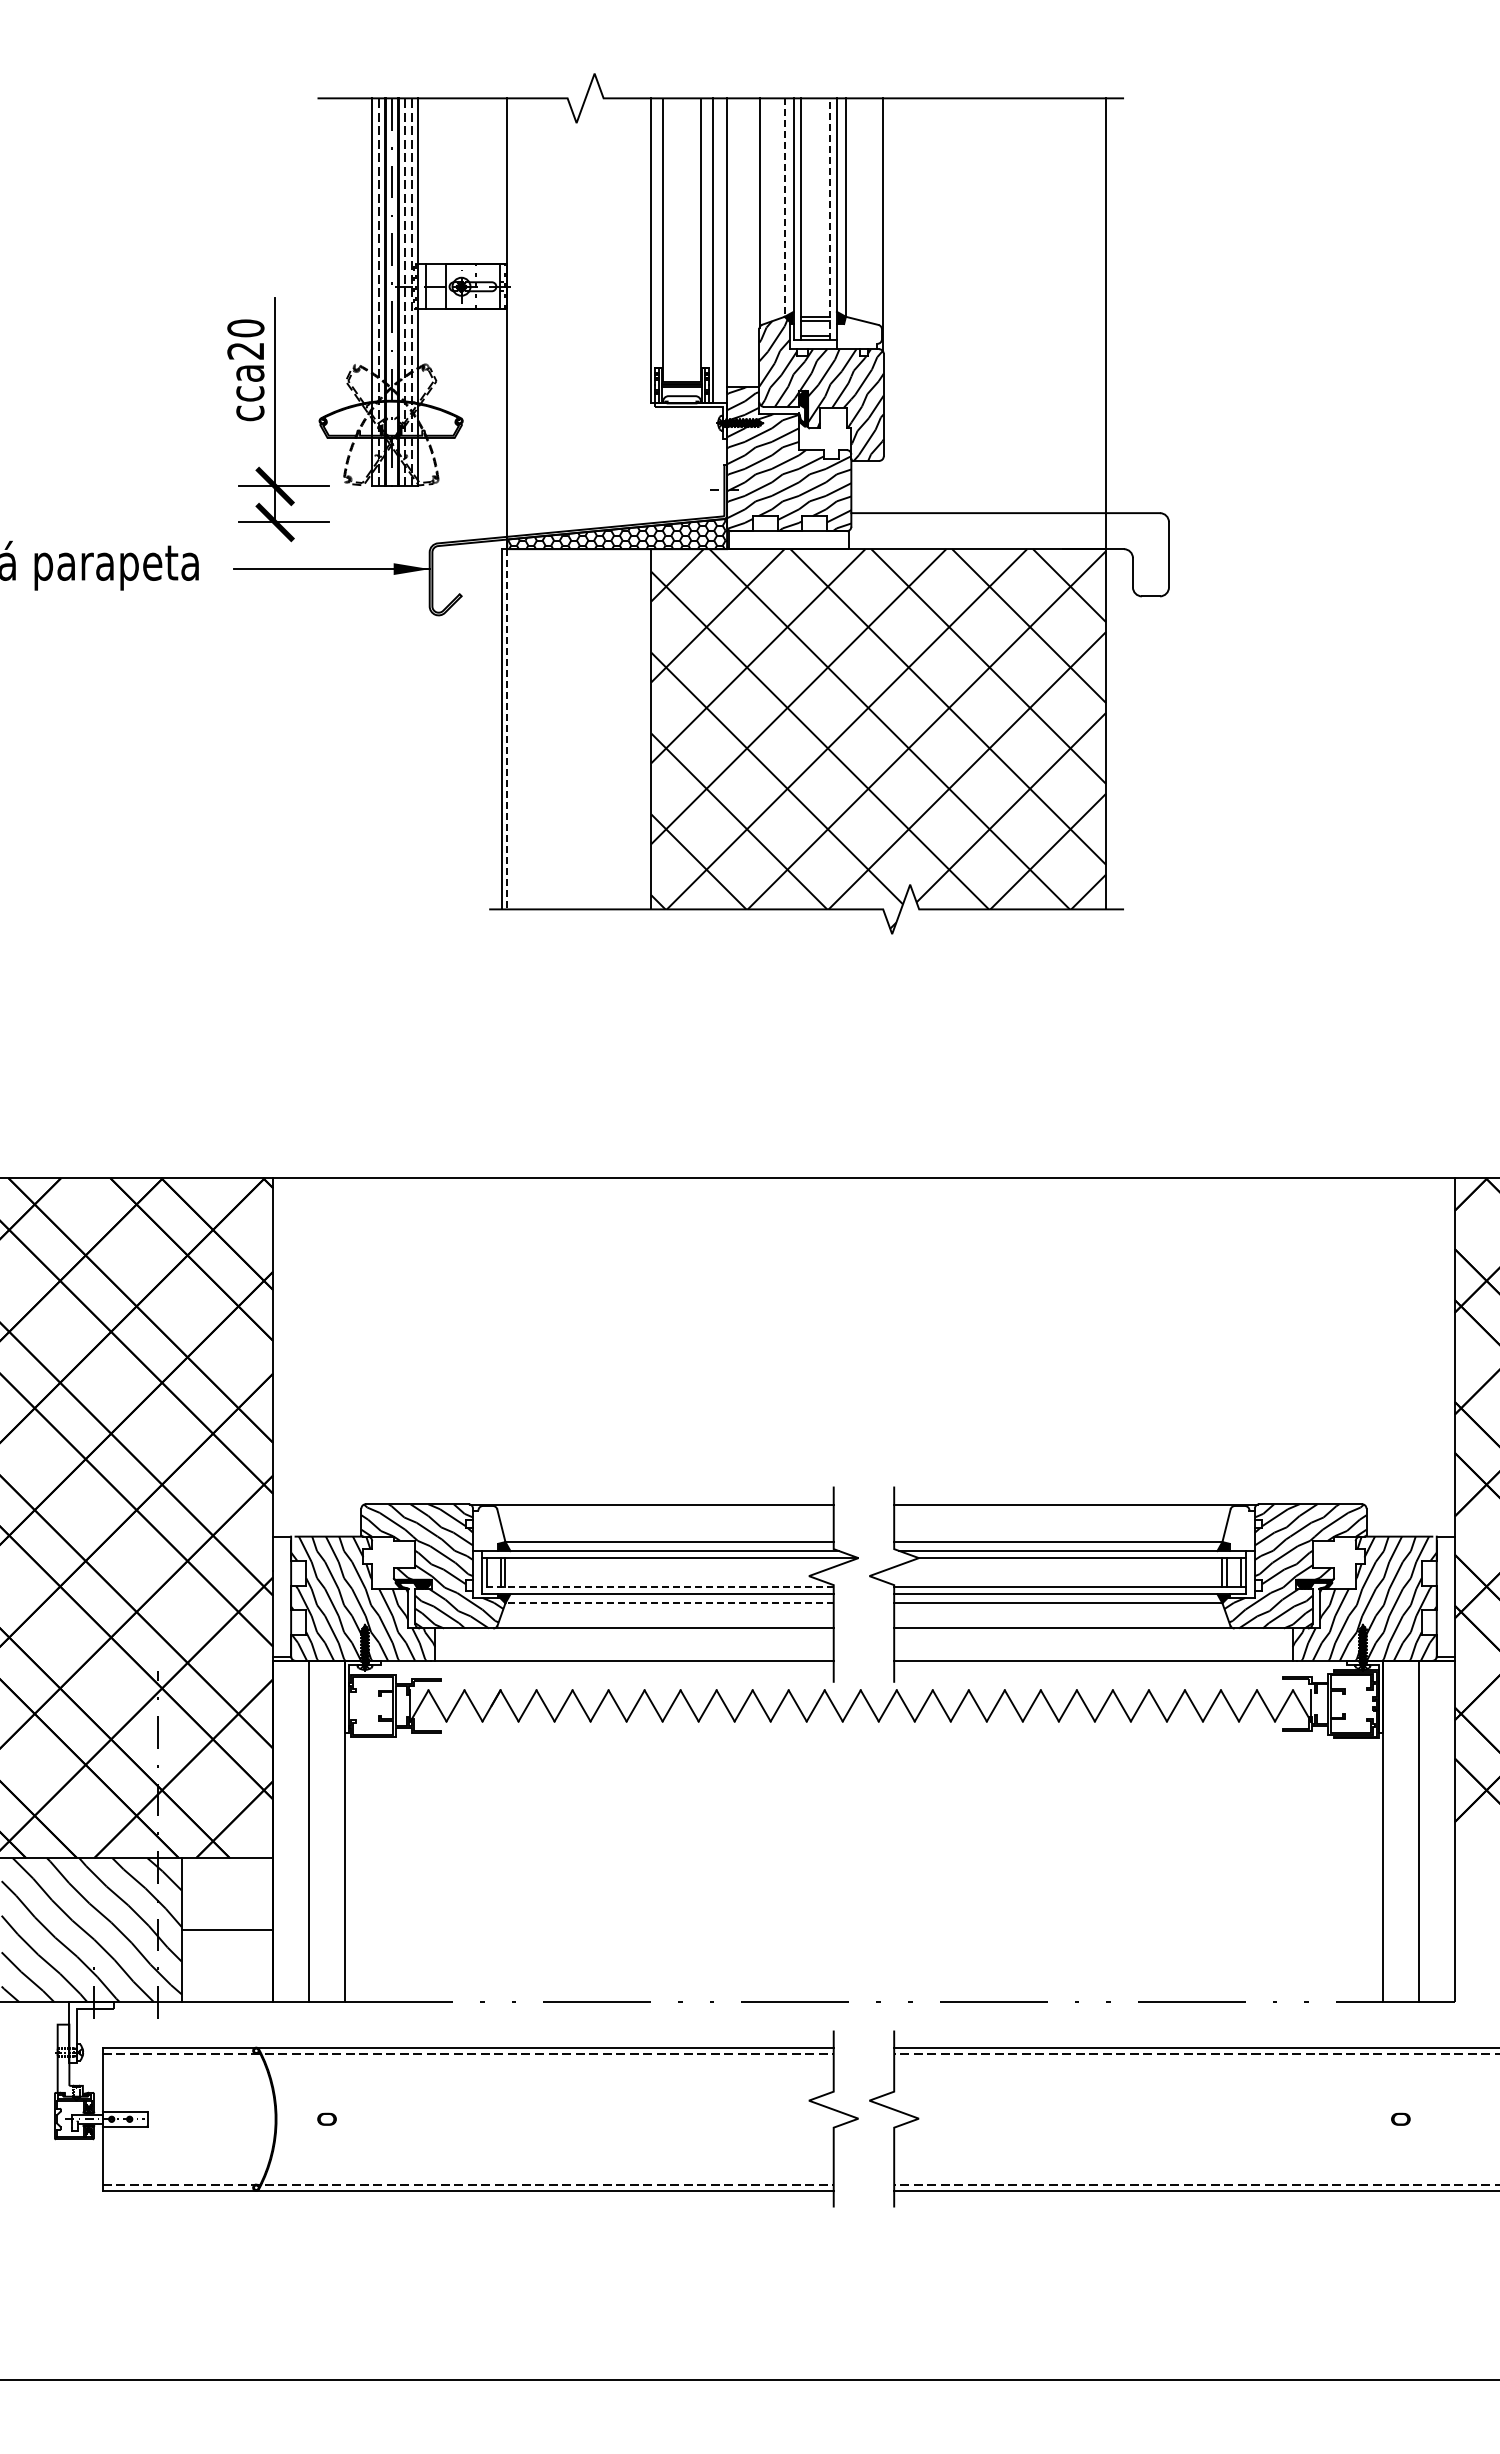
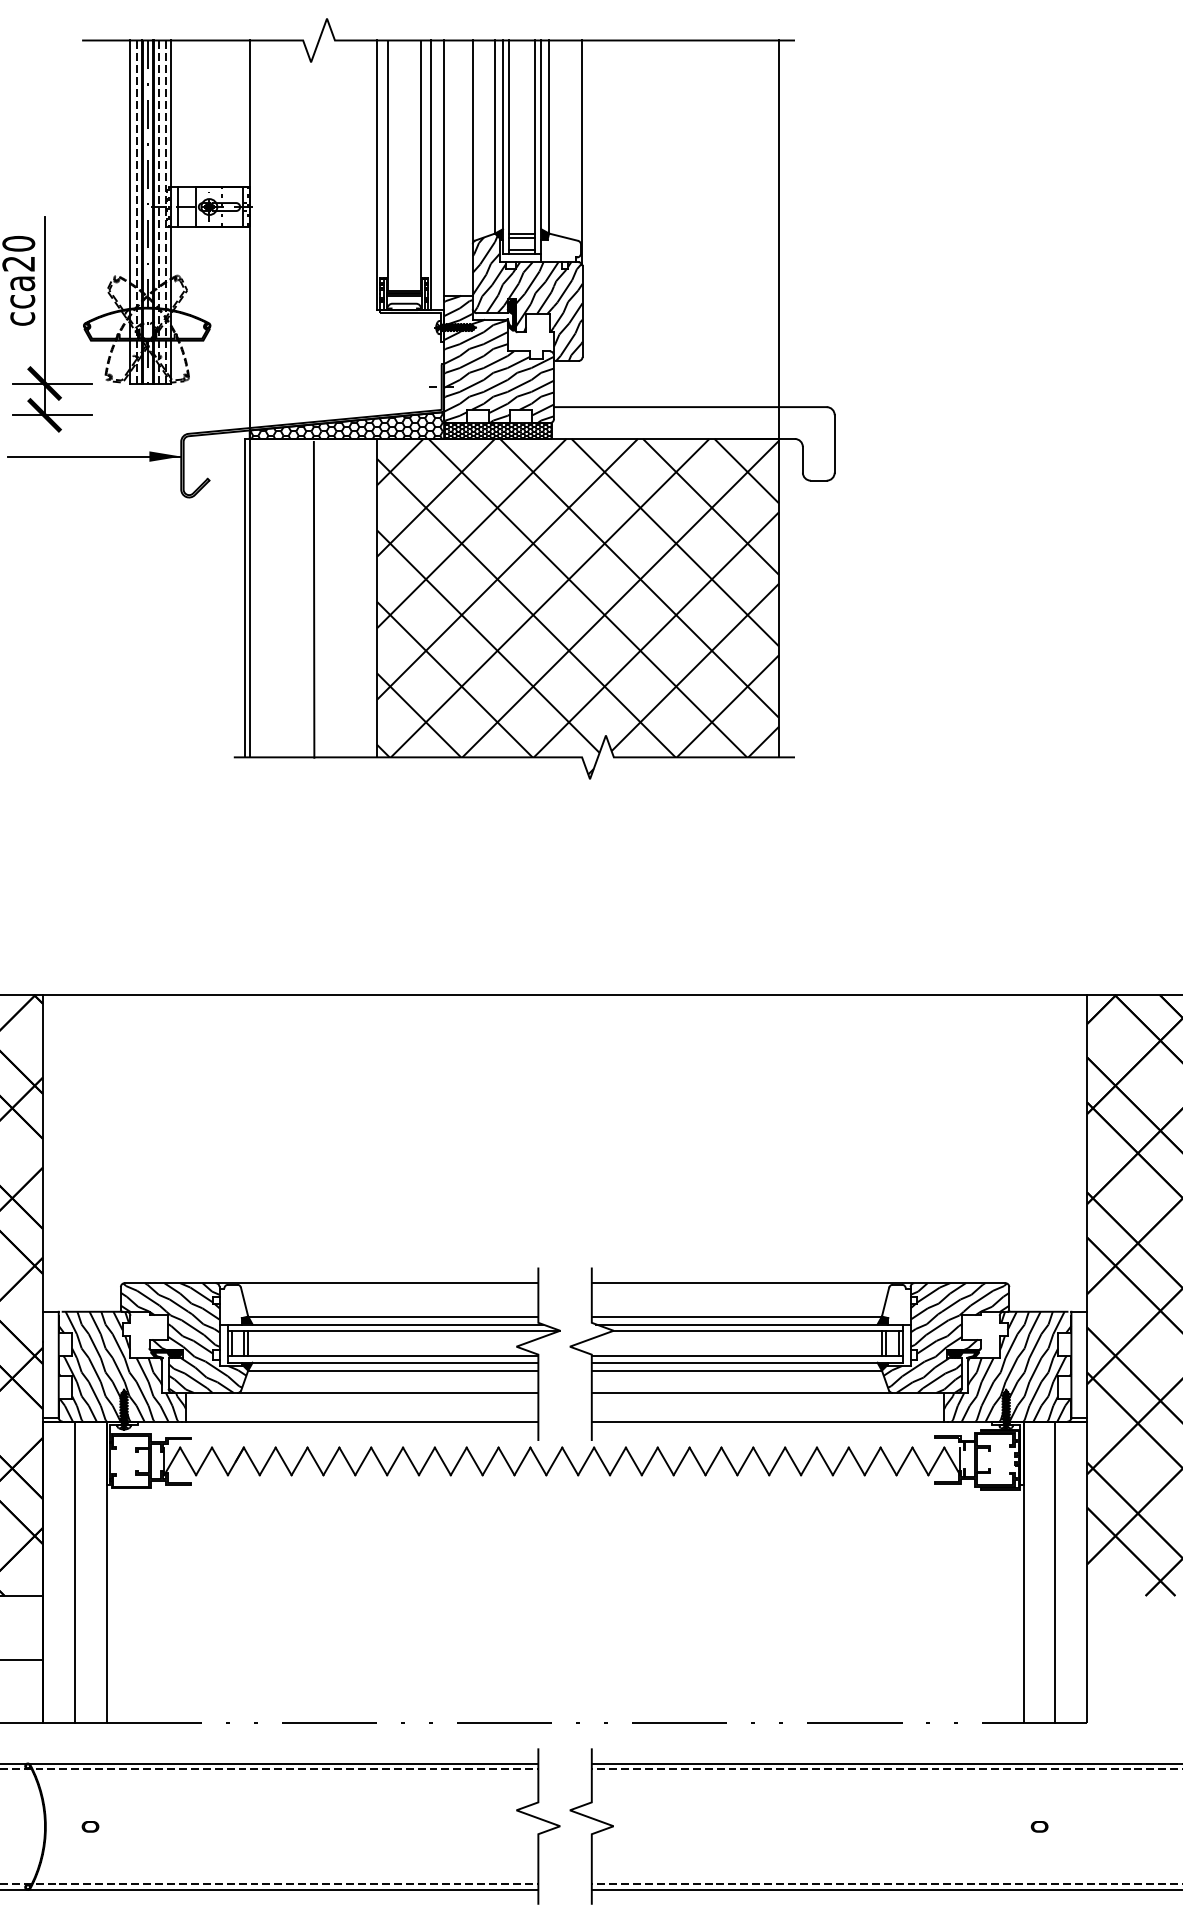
line: (784, 208) -> (494, 137), dashed -> solid
line: (829, 219) -> (534, 147), dashed -> solid
hatch: (788, 540) -> (498, 431), added
line: (507, 729) -> (250, 598), dashed -> solid
line: (579, 730) -> (313, 599), added
line: (657, 1587) -> (382, 1356), dashed -> solid
line: (669, 1603) -> (393, 1370), dashed -> solid

